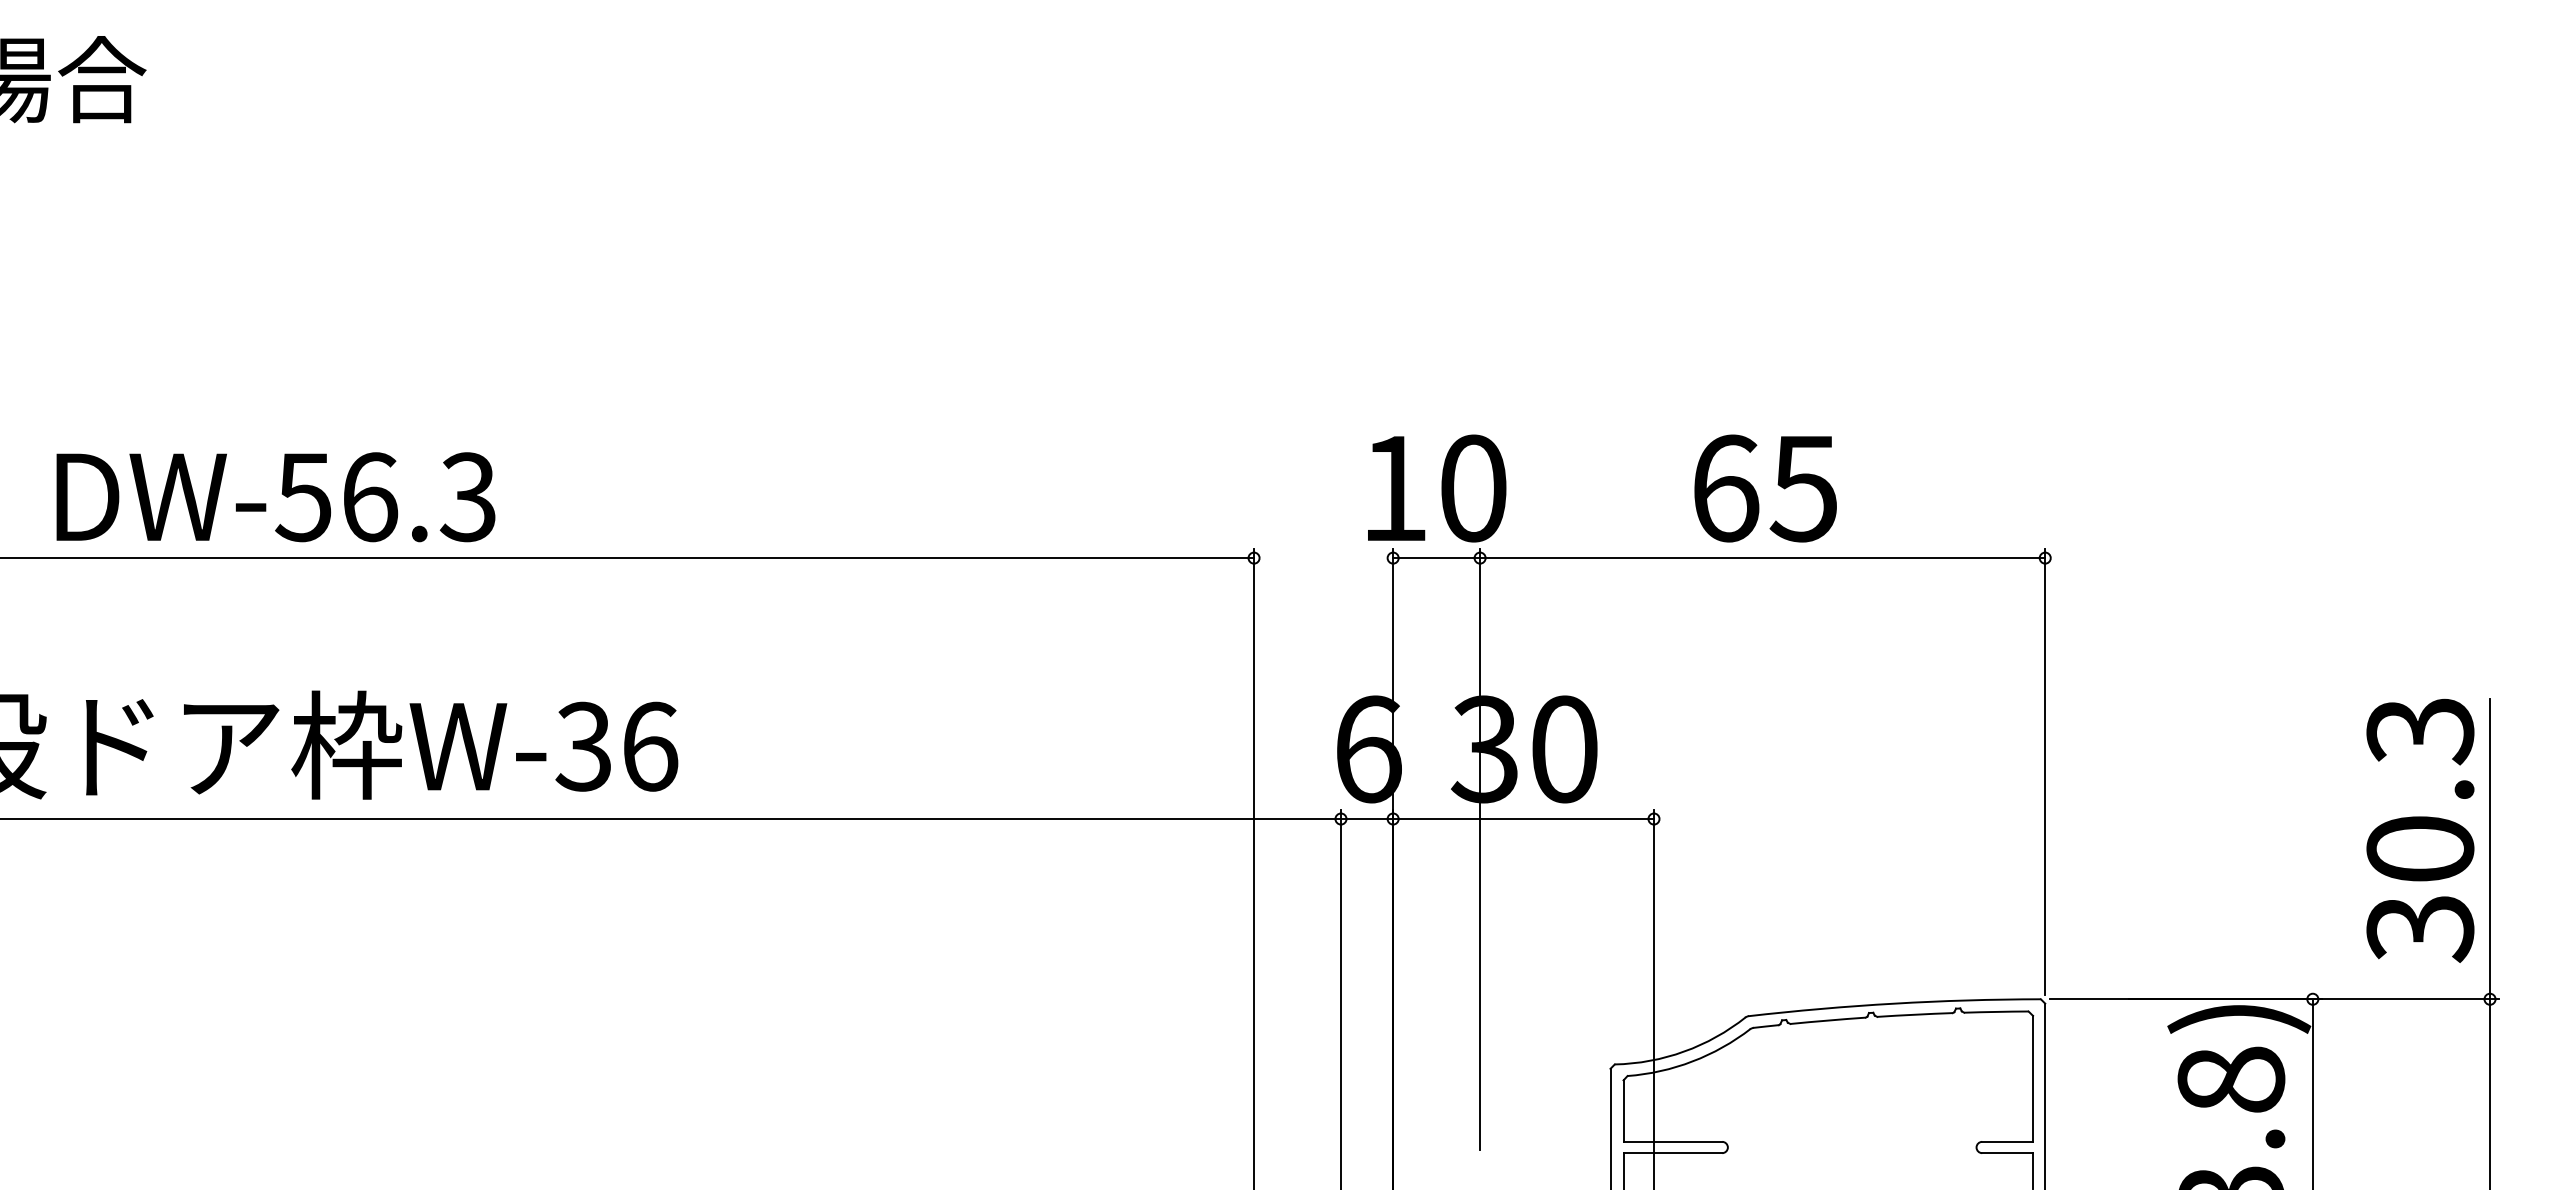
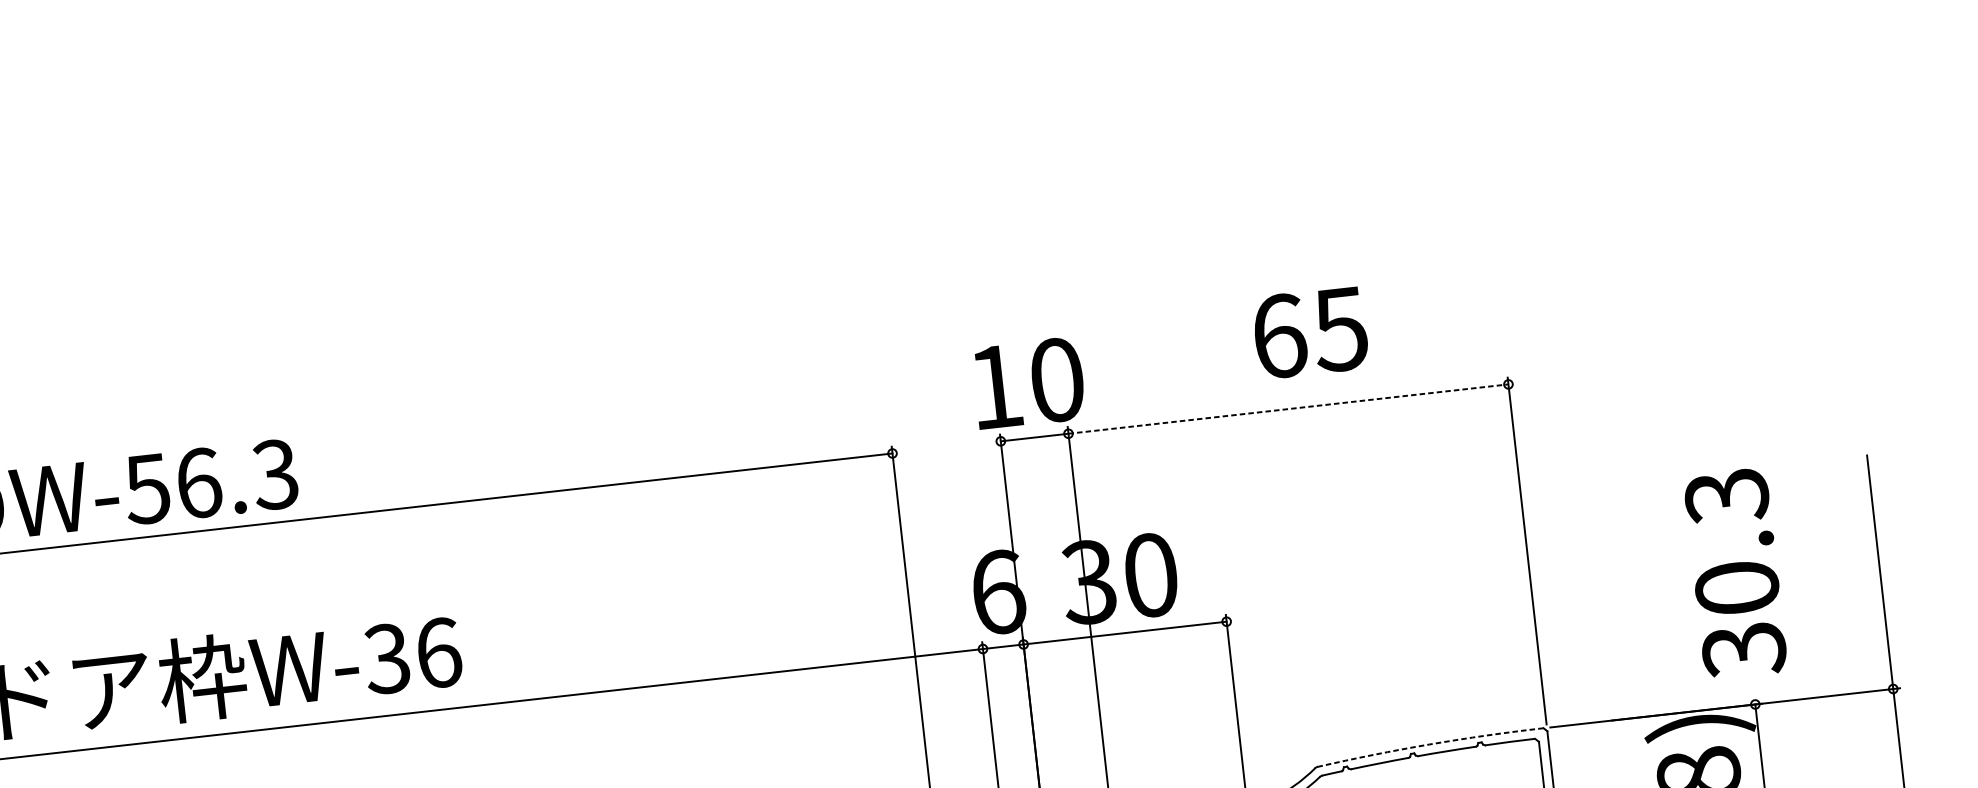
text: (1765, 488) -> (1310, 332), moved
line: (1762, 558) -> (1288, 409), solid -> dashed
text: (2420, 830) -> (1735, 573), moved
arc: (1894, 1003) -> (1430, 744), solid -> dashed

